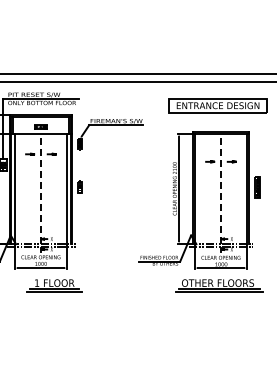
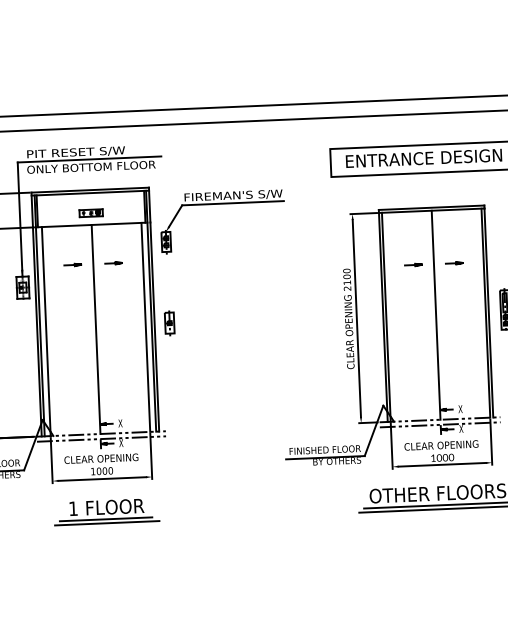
line: (40, 188) -> (95, 328), dashed -> solid
line: (221, 188) -> (436, 314), dashed -> solid
part: (54, 285) -> (106, 511), moved

